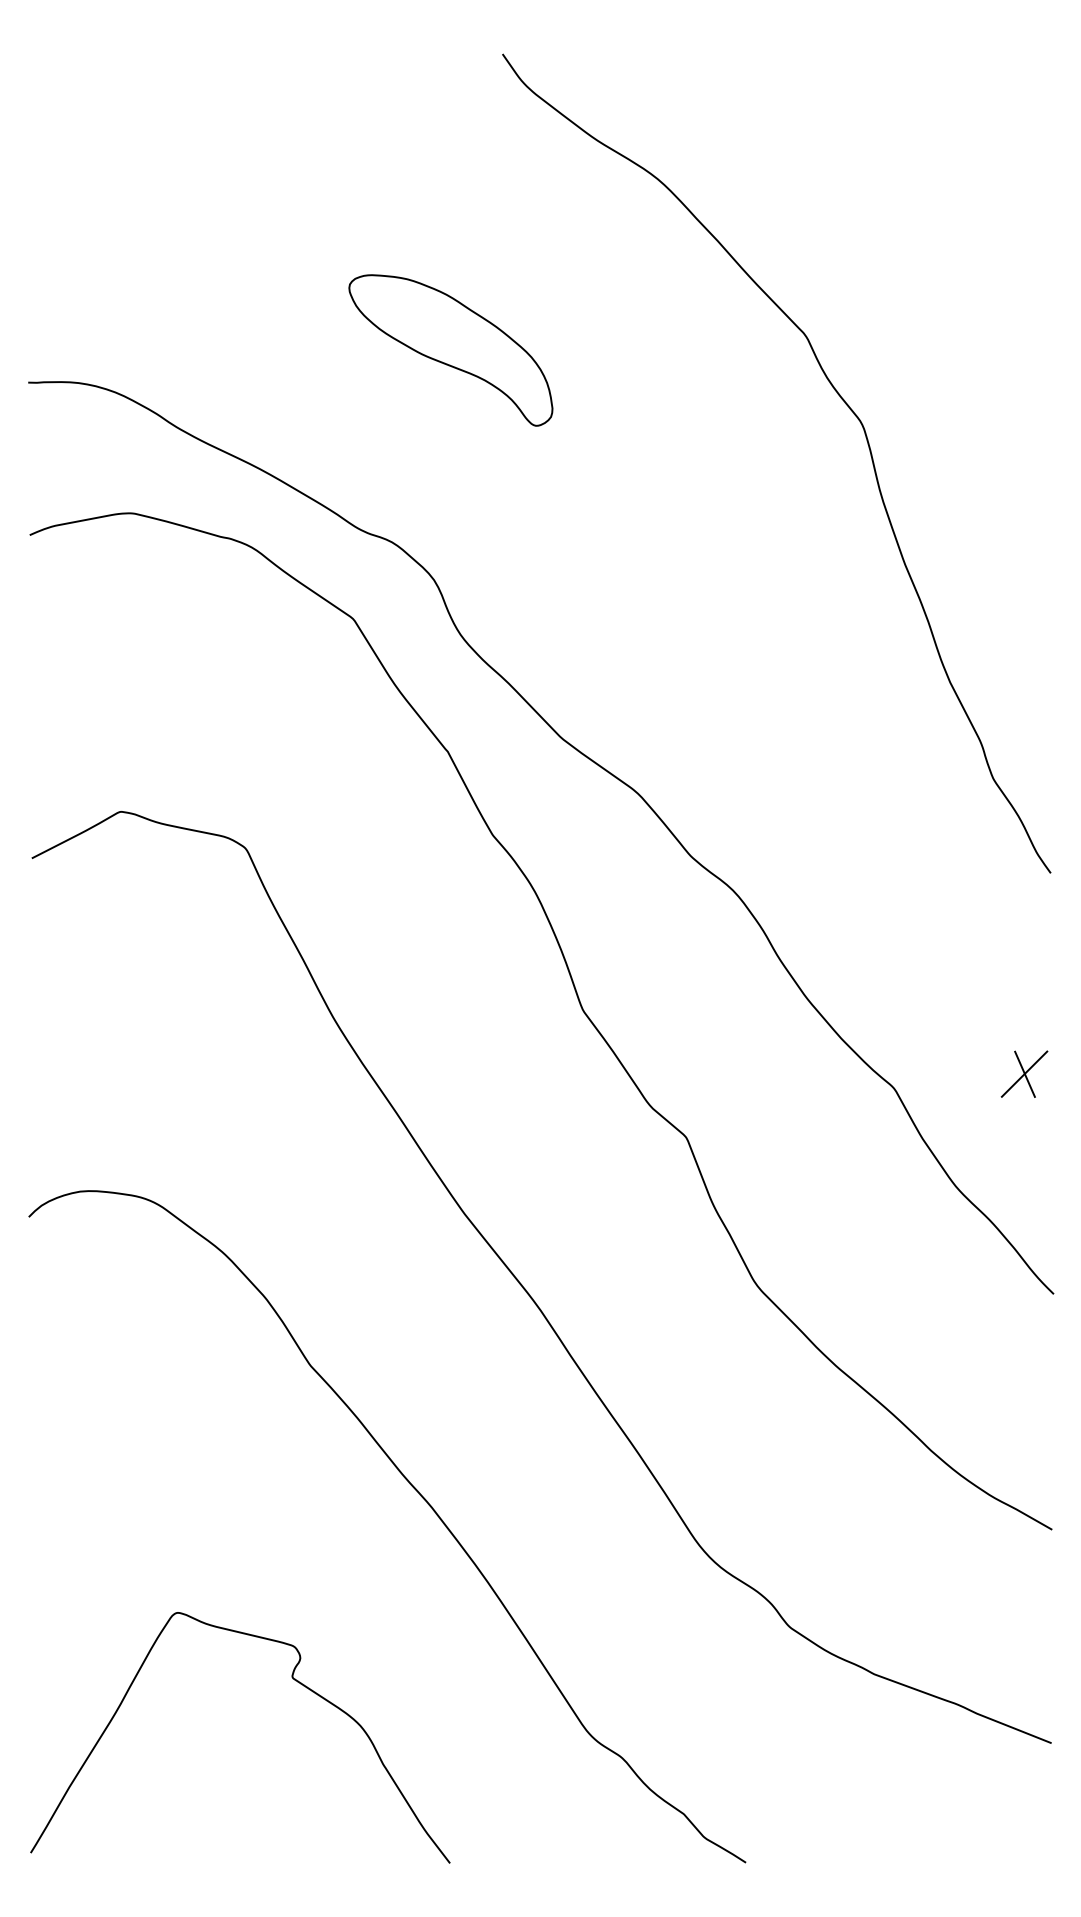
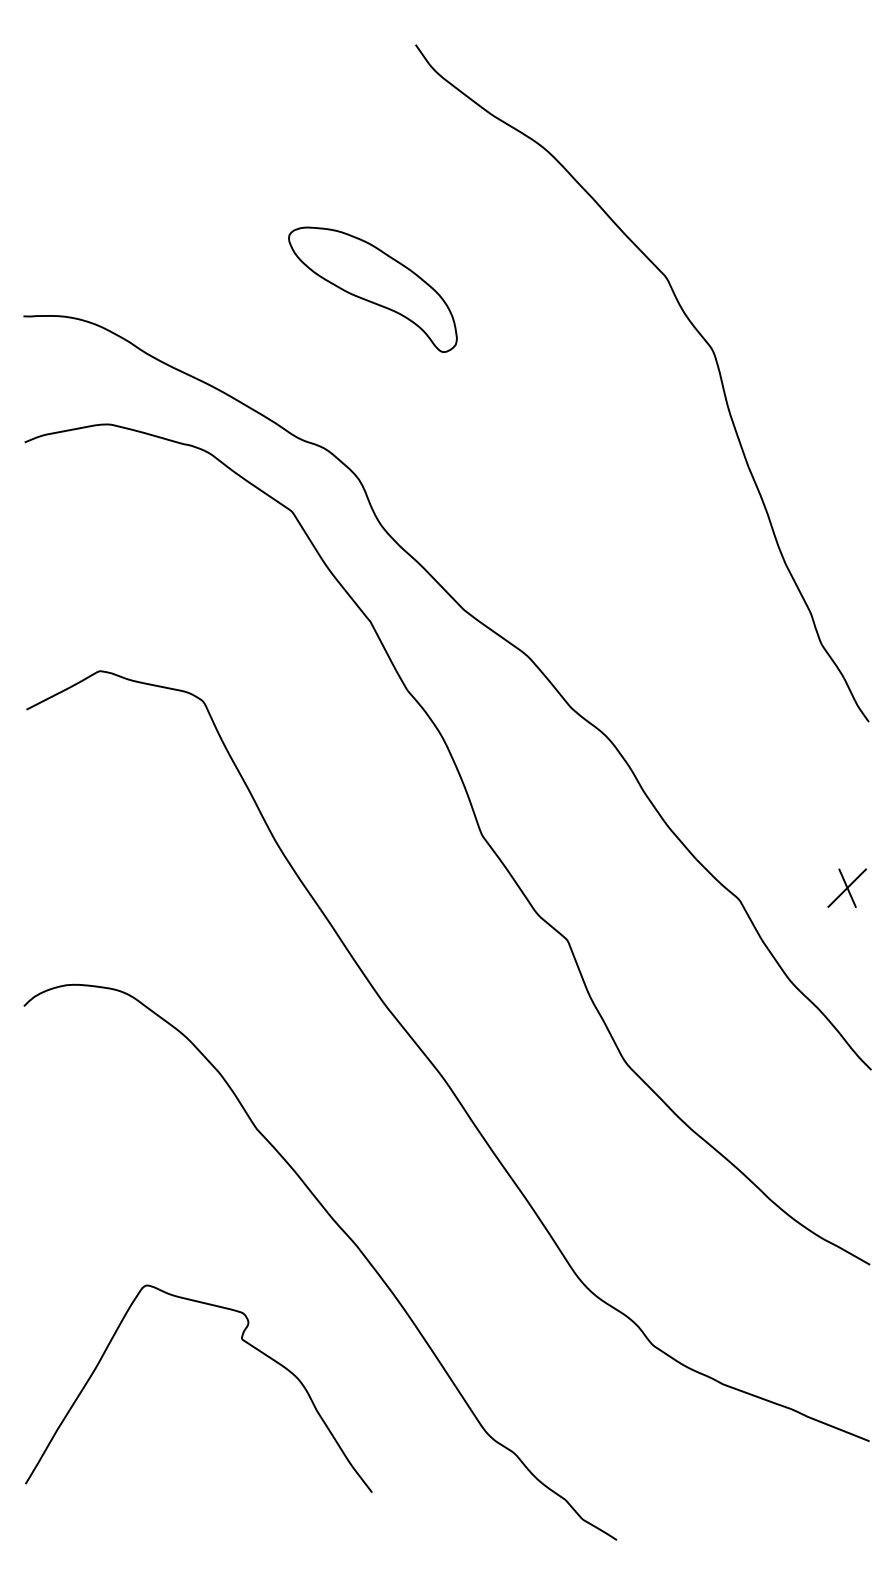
curve: (295, 1681) -> (244, 1342), moved

